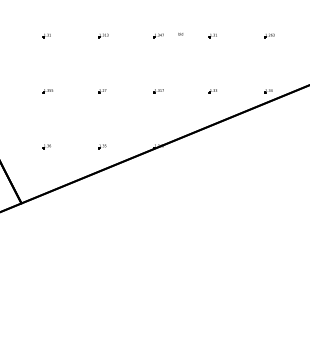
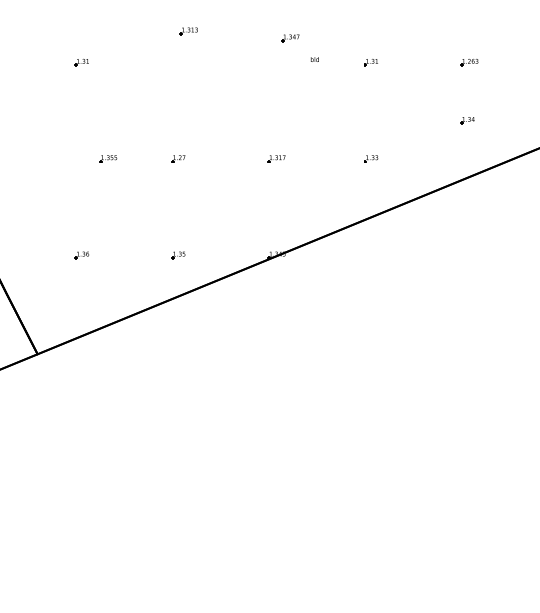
part: (103, 35) -> (189, 30), moved
part: (158, 35) -> (290, 37), moved
part: (47, 91) -> (107, 159), moved
part: (268, 91) -> (467, 121), moved

